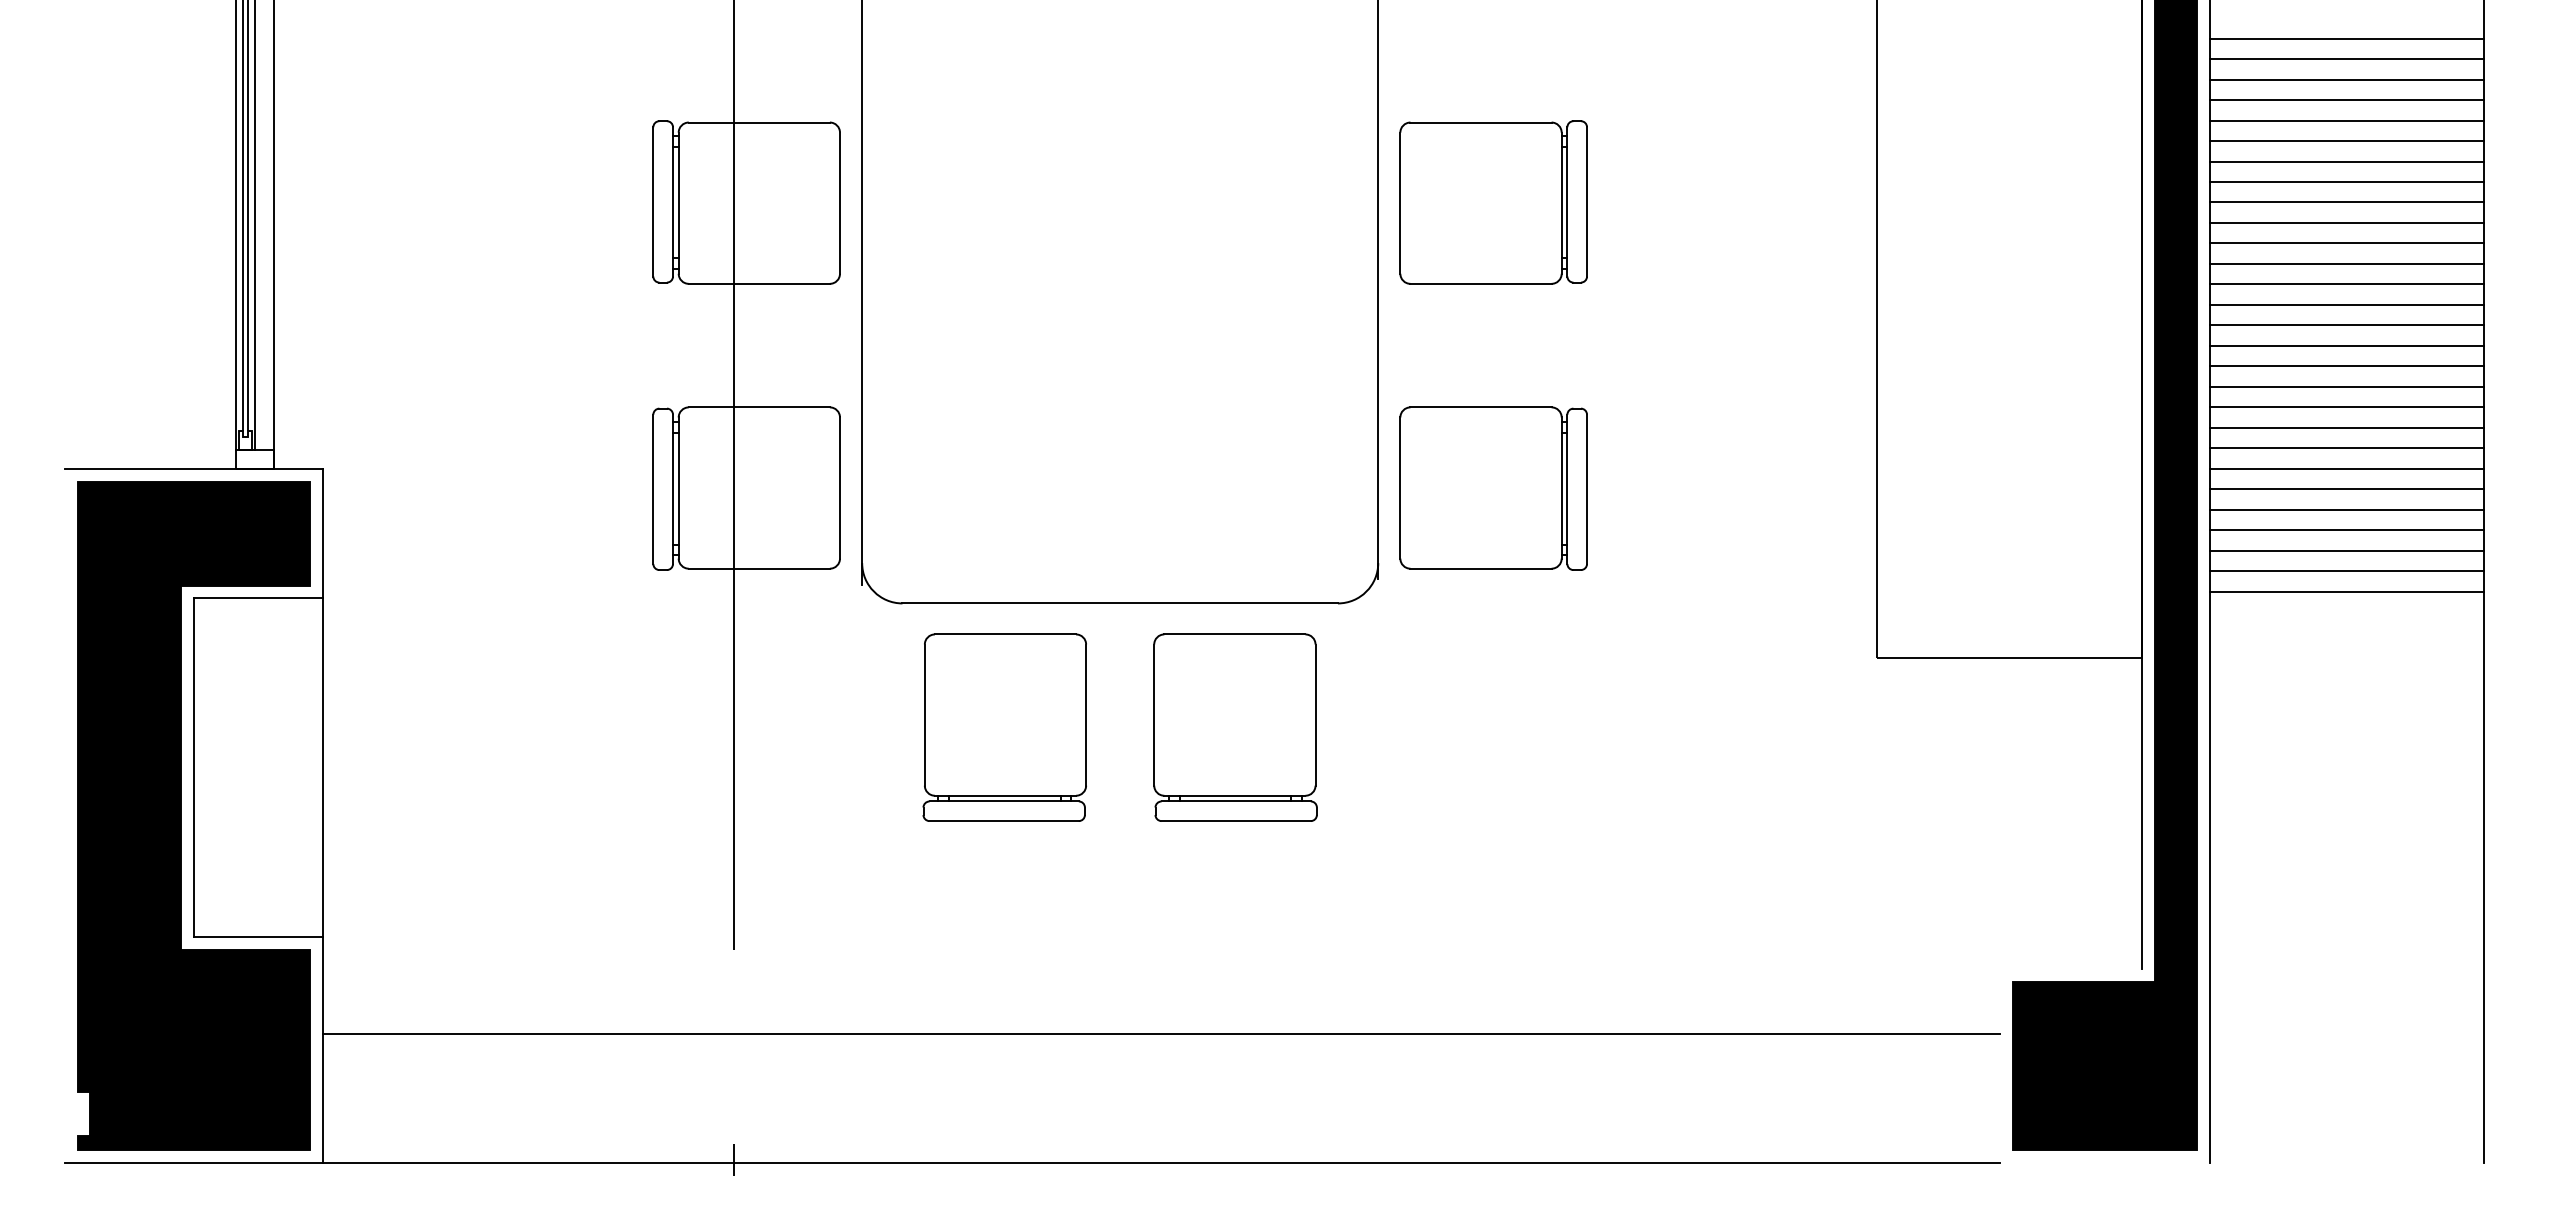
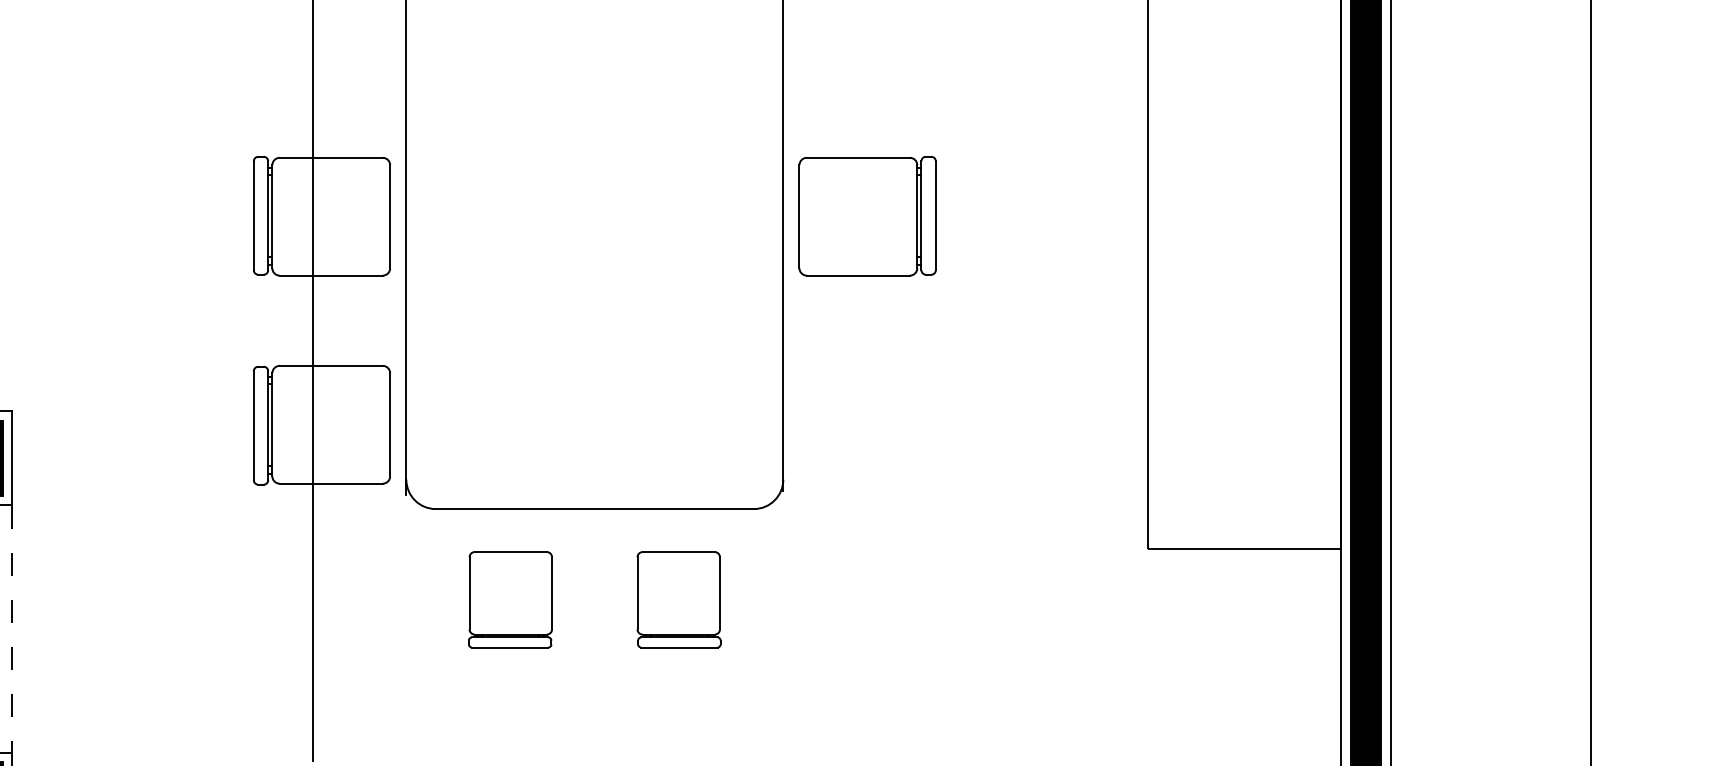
line: (2346, 38) -> (1490, 96), removed
line: (2346, 59) -> (1490, 111), removed
line: (2346, 79) -> (1490, 126), removed
line: (2346, 100) -> (1490, 141), removed
line: (2346, 120) -> (1490, 156), removed
line: (2346, 141) -> (1490, 171), removed
line: (2346, 161) -> (1490, 186), removed
line: (2346, 182) -> (1490, 201), removed
line: (2346, 202) -> (1490, 216), removed
line: (2346, 222) -> (1490, 230), removed
line: (2346, 243) -> (1490, 246), removed
line: (2346, 263) -> (1490, 260), removed
line: (2346, 284) -> (1490, 276), removed
line: (2346, 304) -> (1490, 290), removed
line: (2346, 325) -> (1490, 306), removed
line: (2346, 345) -> (1490, 320), removed
line: (2346, 366) -> (1490, 335), removed
line: (2346, 386) -> (1490, 350), removed
line: (2346, 407) -> (1490, 365), removed
line: (2346, 427) -> (1490, 380), removed
line: (2346, 448) -> (1490, 395), removed
line: (2346, 468) -> (1490, 410), removed
part: (1493, 488) -> (867, 425), removed
line: (2346, 489) -> (1490, 425), removed
line: (2346, 509) -> (1490, 440), removed
line: (2346, 530) -> (1490, 455), removed
line: (2346, 550) -> (1490, 470), removed
line: (2346, 571) -> (1490, 485), removed
line: (2346, 591) -> (1490, 500), removed
part: (1004, 727) -> (510, 599), size x0.7
part: (1235, 727) -> (679, 599), size x0.7
line: (322, 768) -> (12, 629), solid -> dashed

